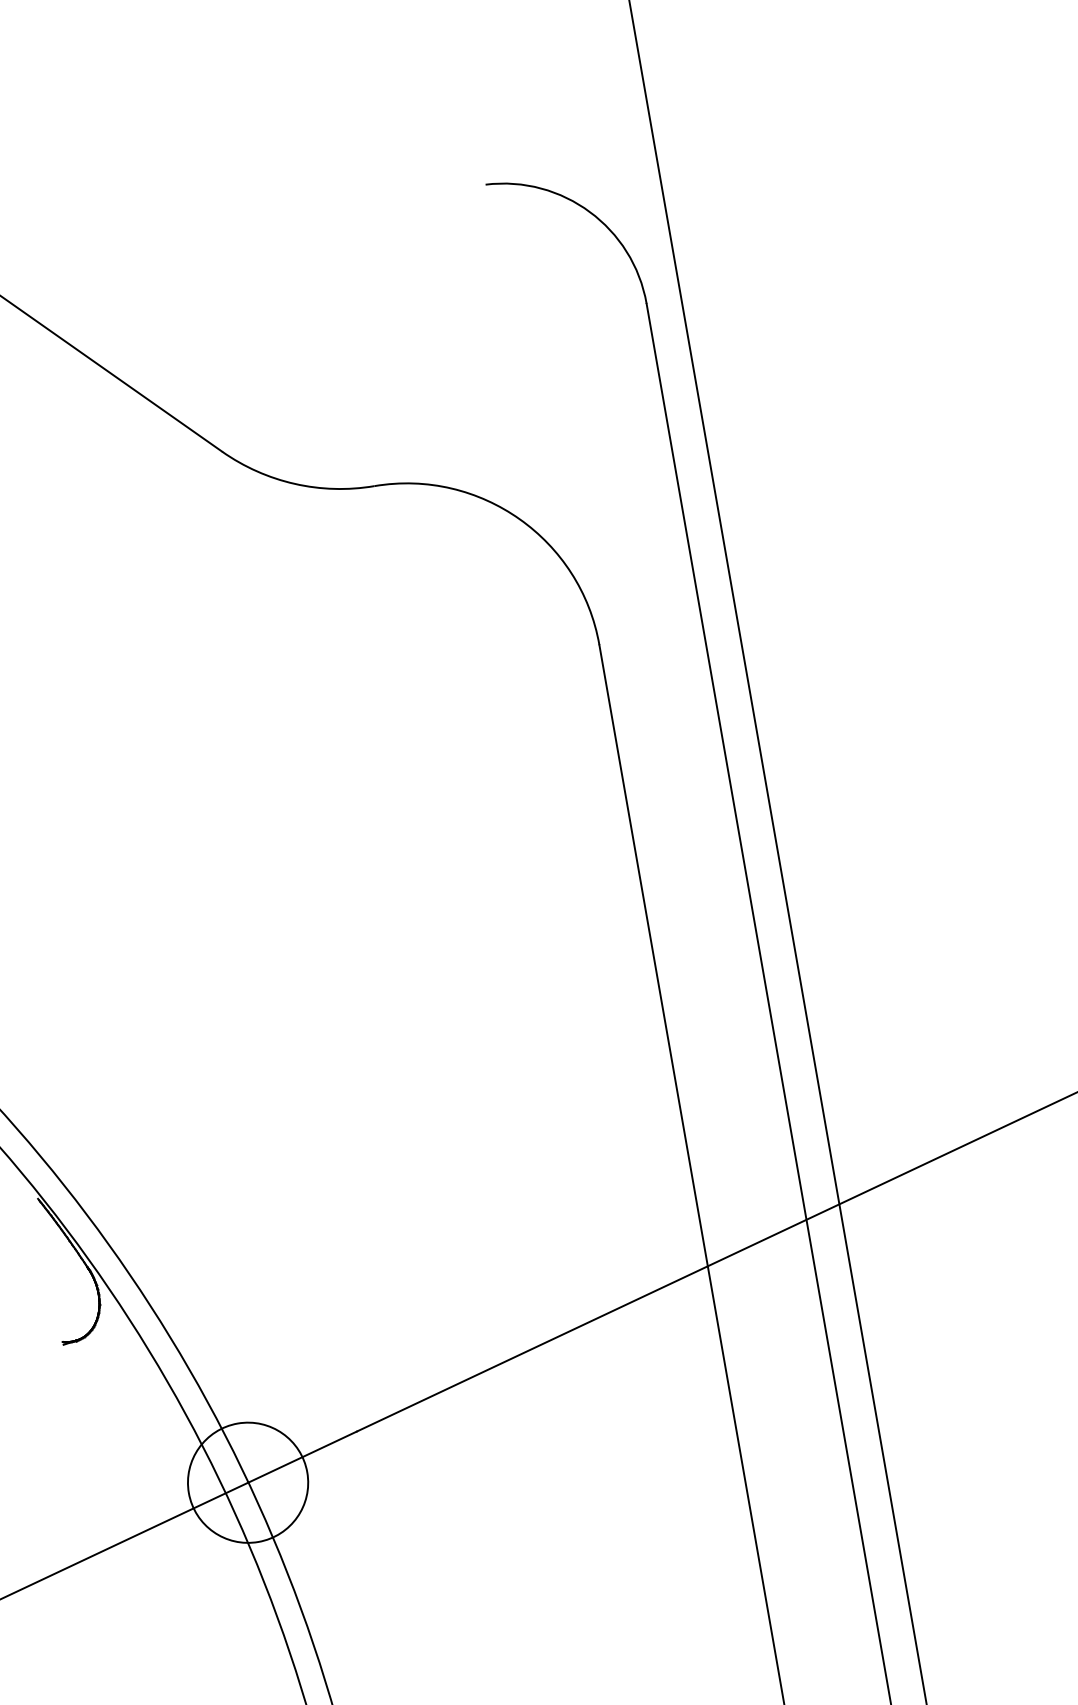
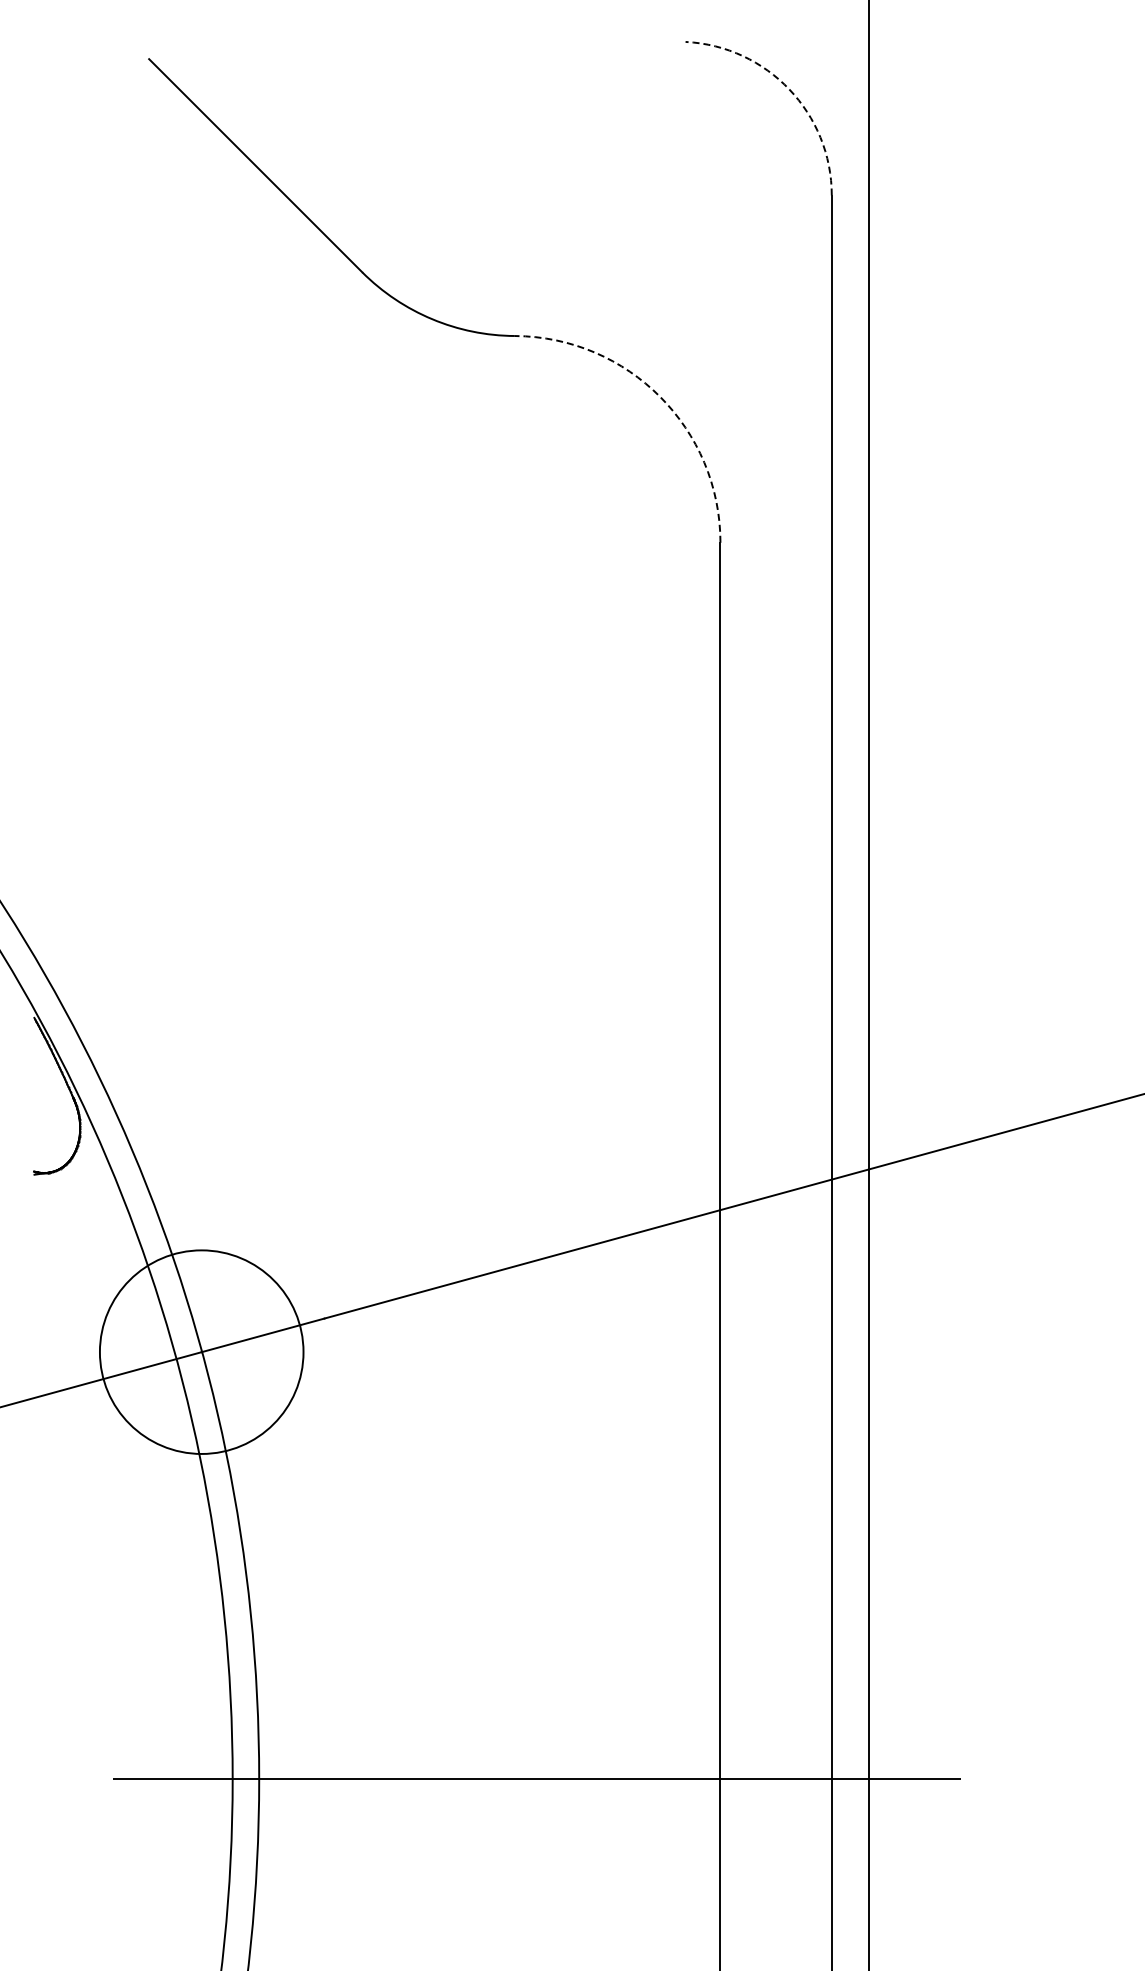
arc: (590, 212) -> (789, 89), solid -> dashed
arc: (519, 518) -> (660, 396), solid -> dashed
circle: (247, 1482) -> (201, 1351), size x1.6

